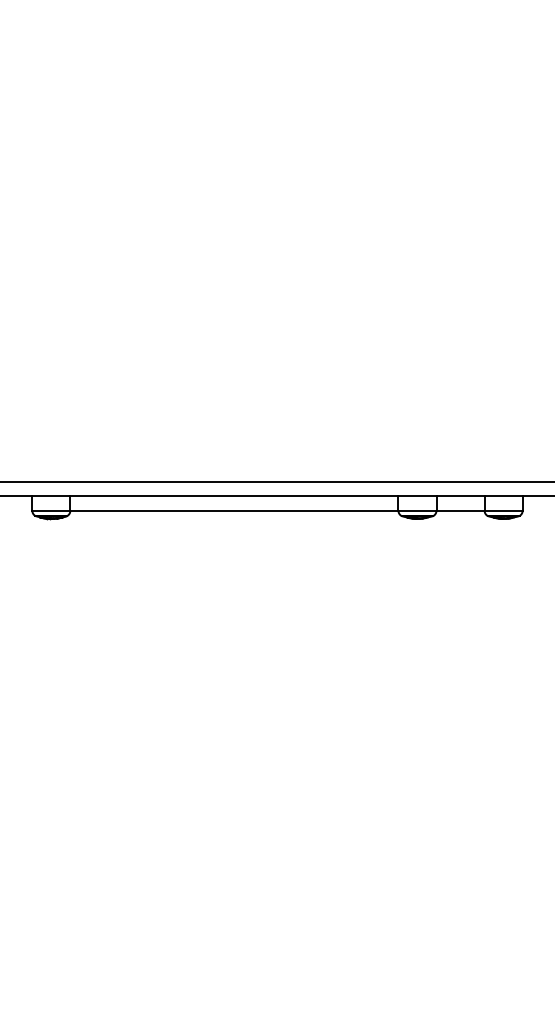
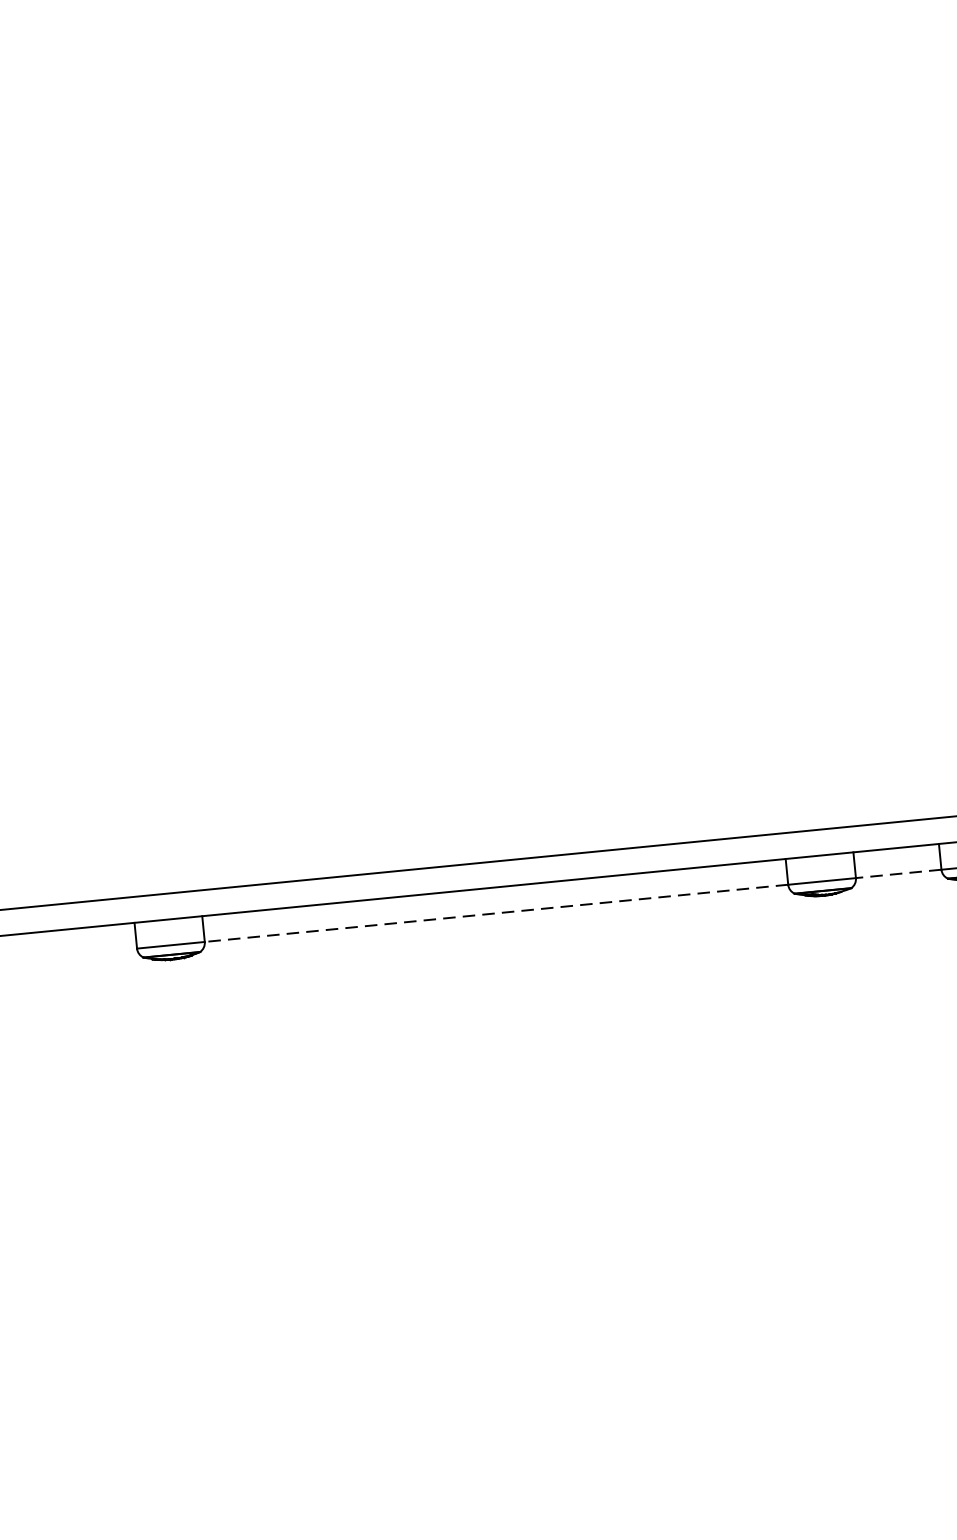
line: (233, 510) -> (494, 913), solid -> dashed
line: (460, 510) -> (898, 873), solid -> dashed

